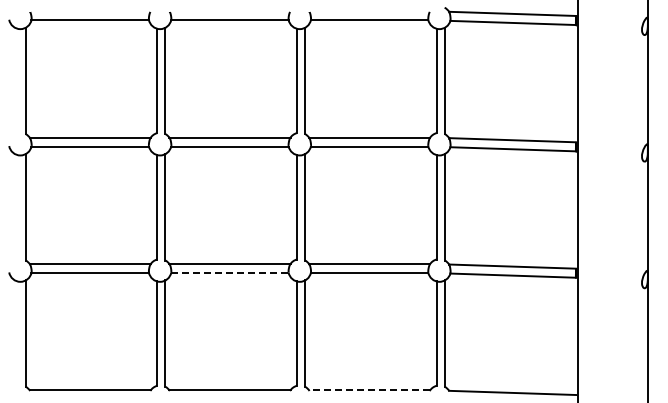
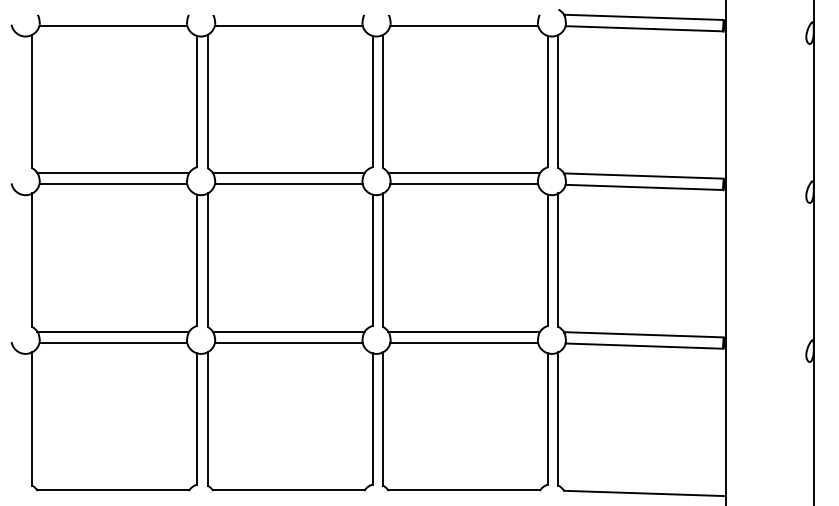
line: (229, 273) -> (288, 343), dashed -> solid
line: (369, 390) -> (464, 490), dashed -> solid

